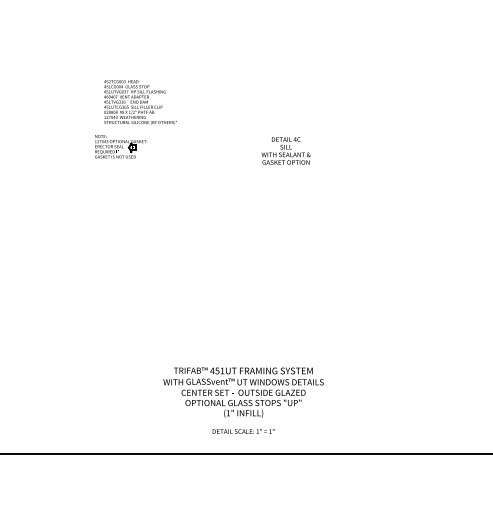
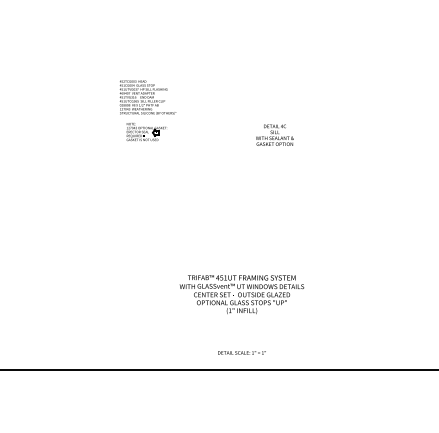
text: (139, 102) -> (147, 97), moved
text: (242, 392) -> (241, 294), moved

